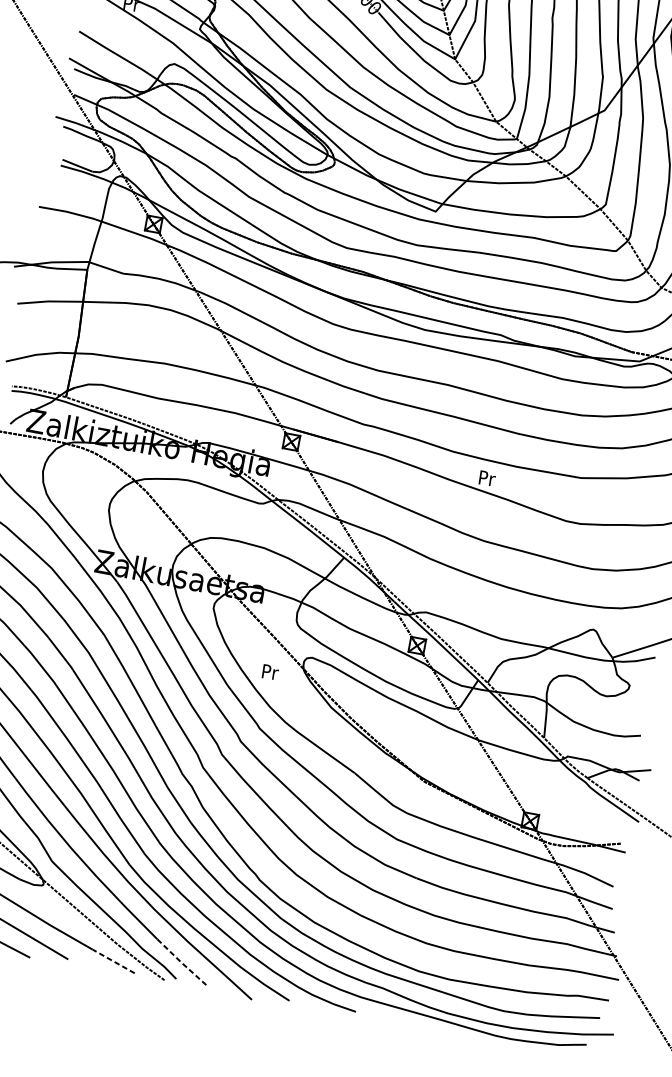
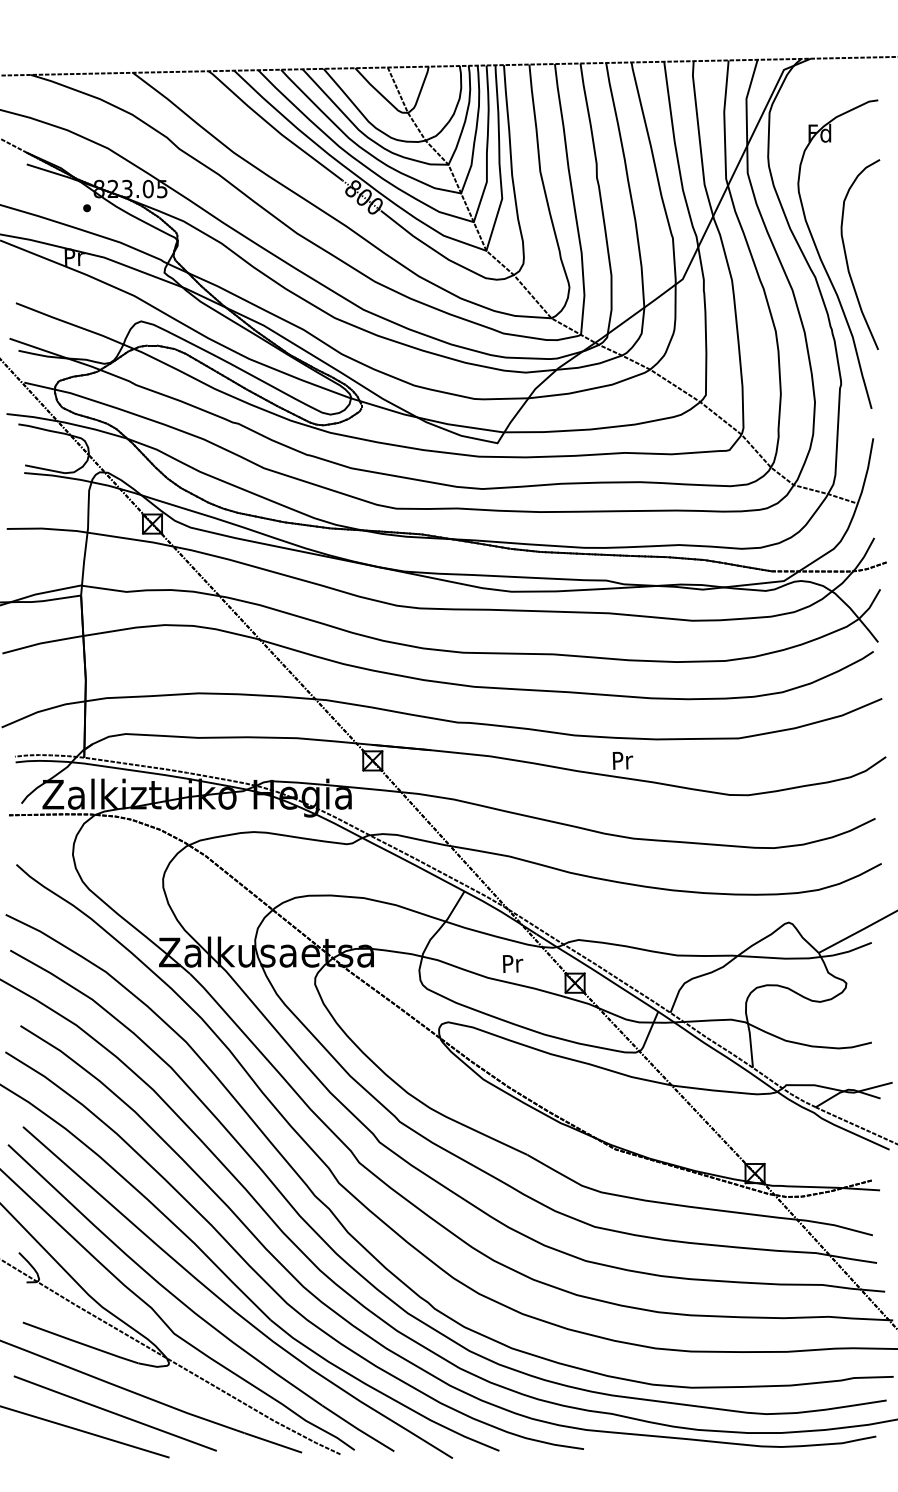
text: (270, 672) -> (513, 963), moved
line: (113, 960) -> (272, 1442), dashed -> solid
line: (181, 963) -> (357, 1429), dashed -> solid

